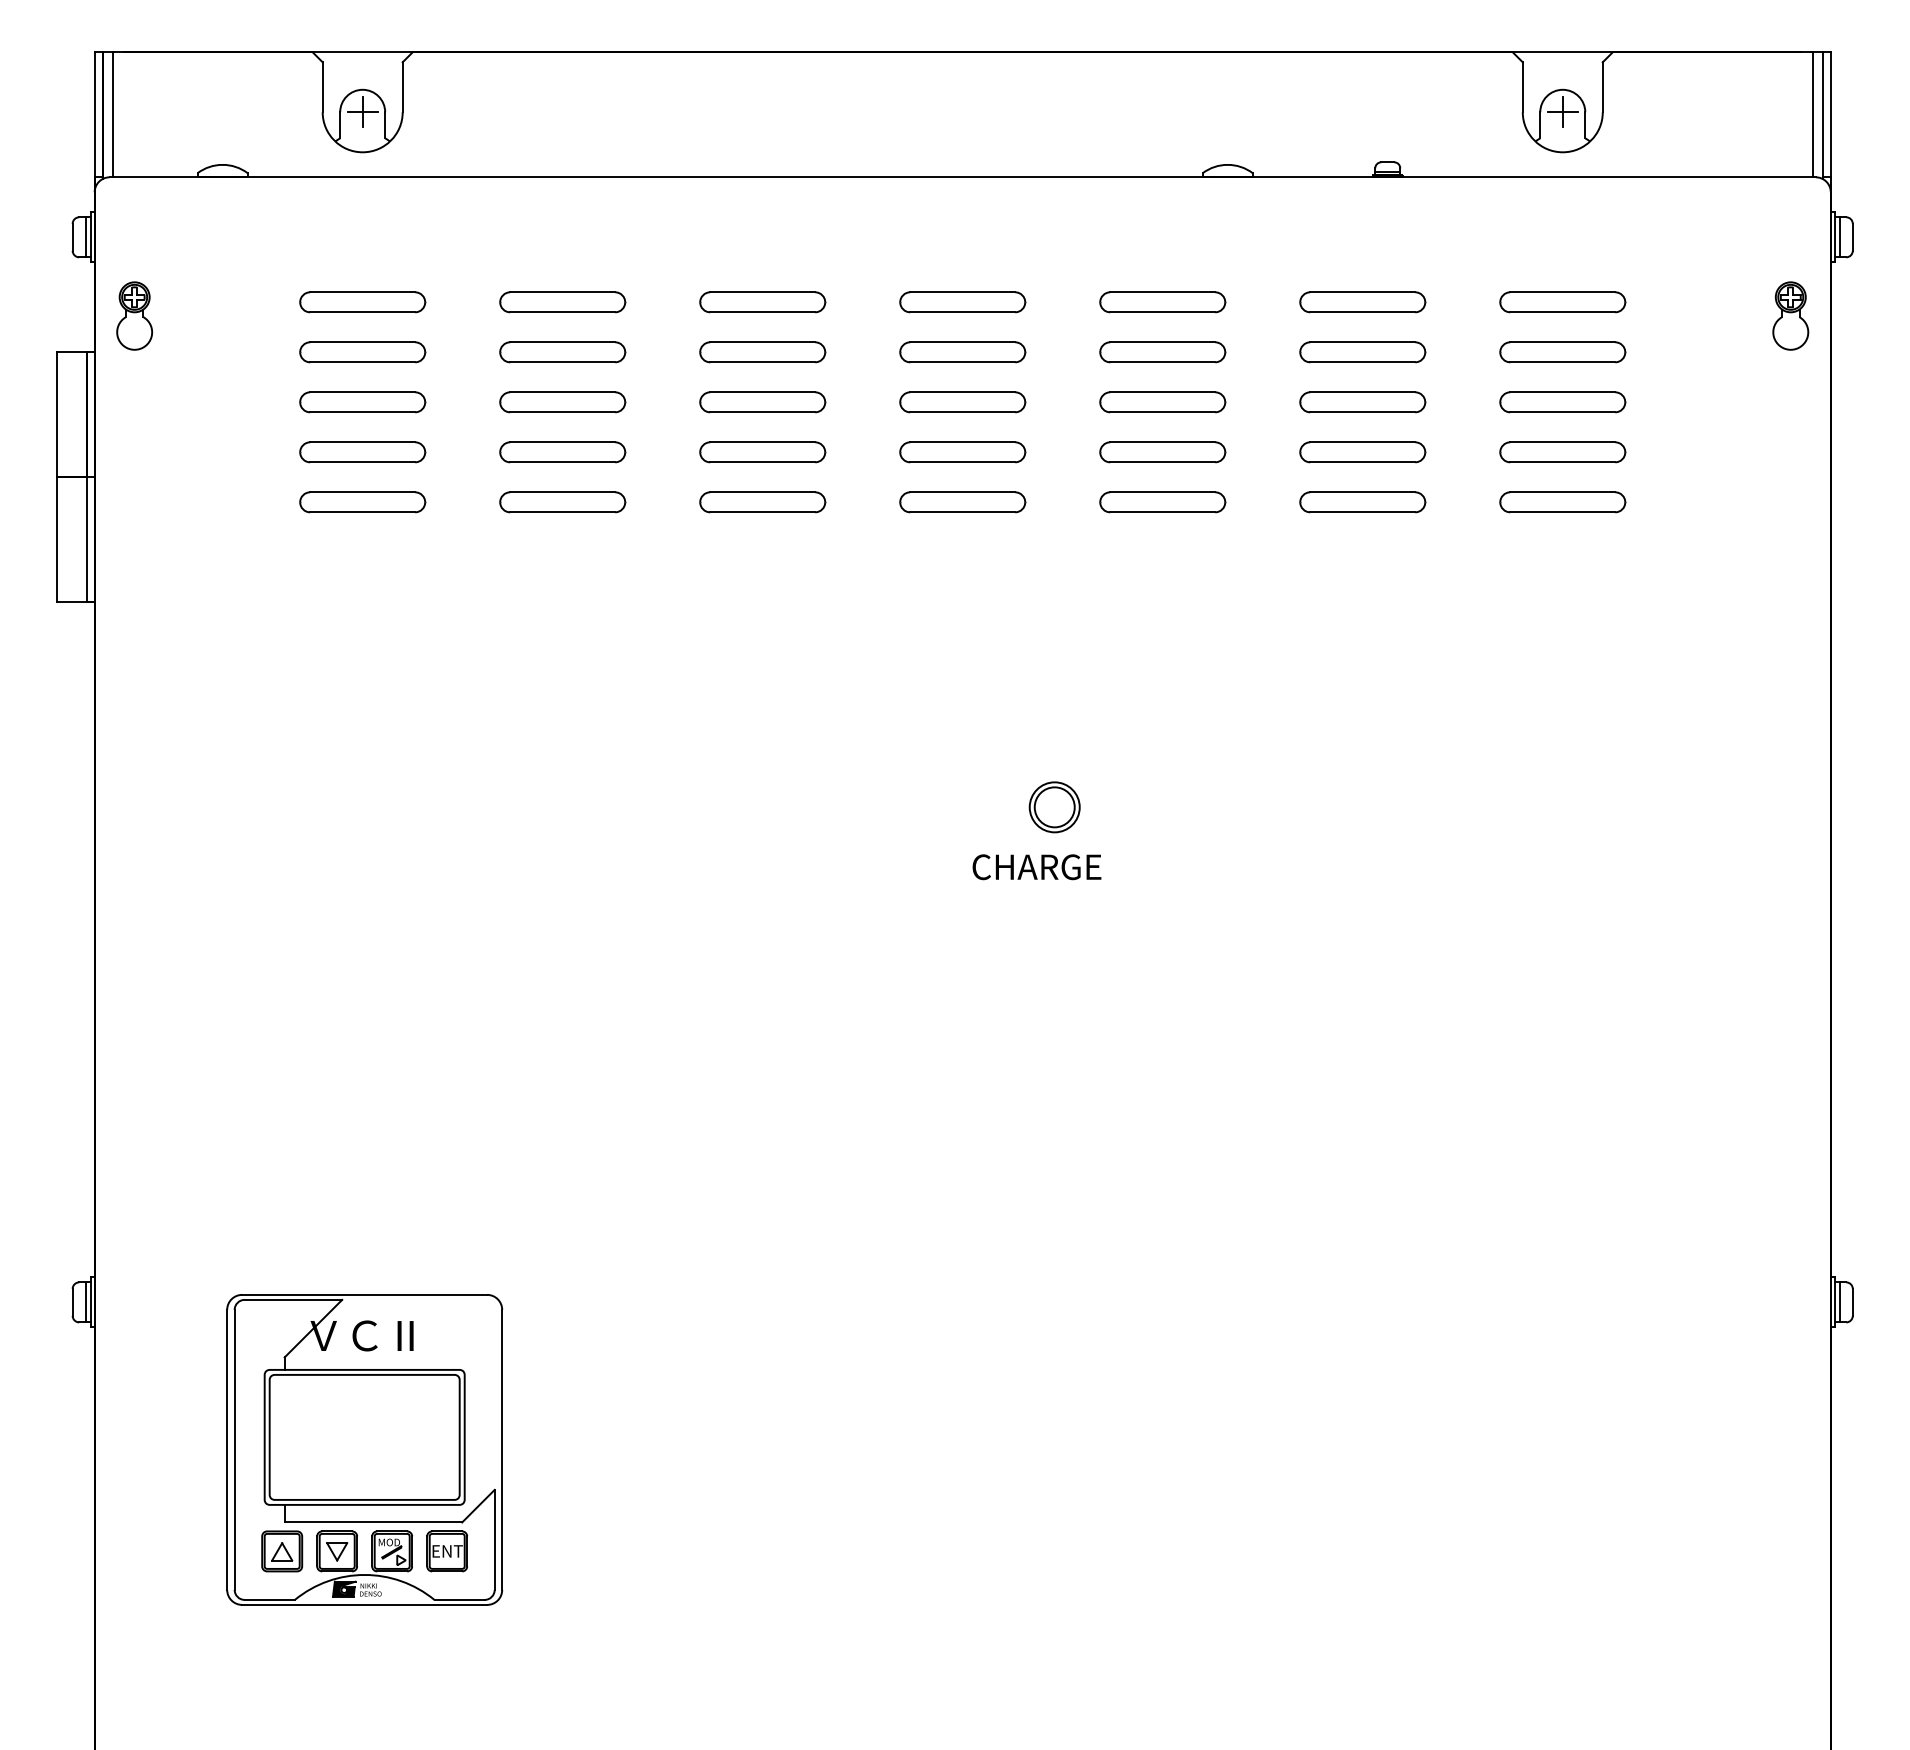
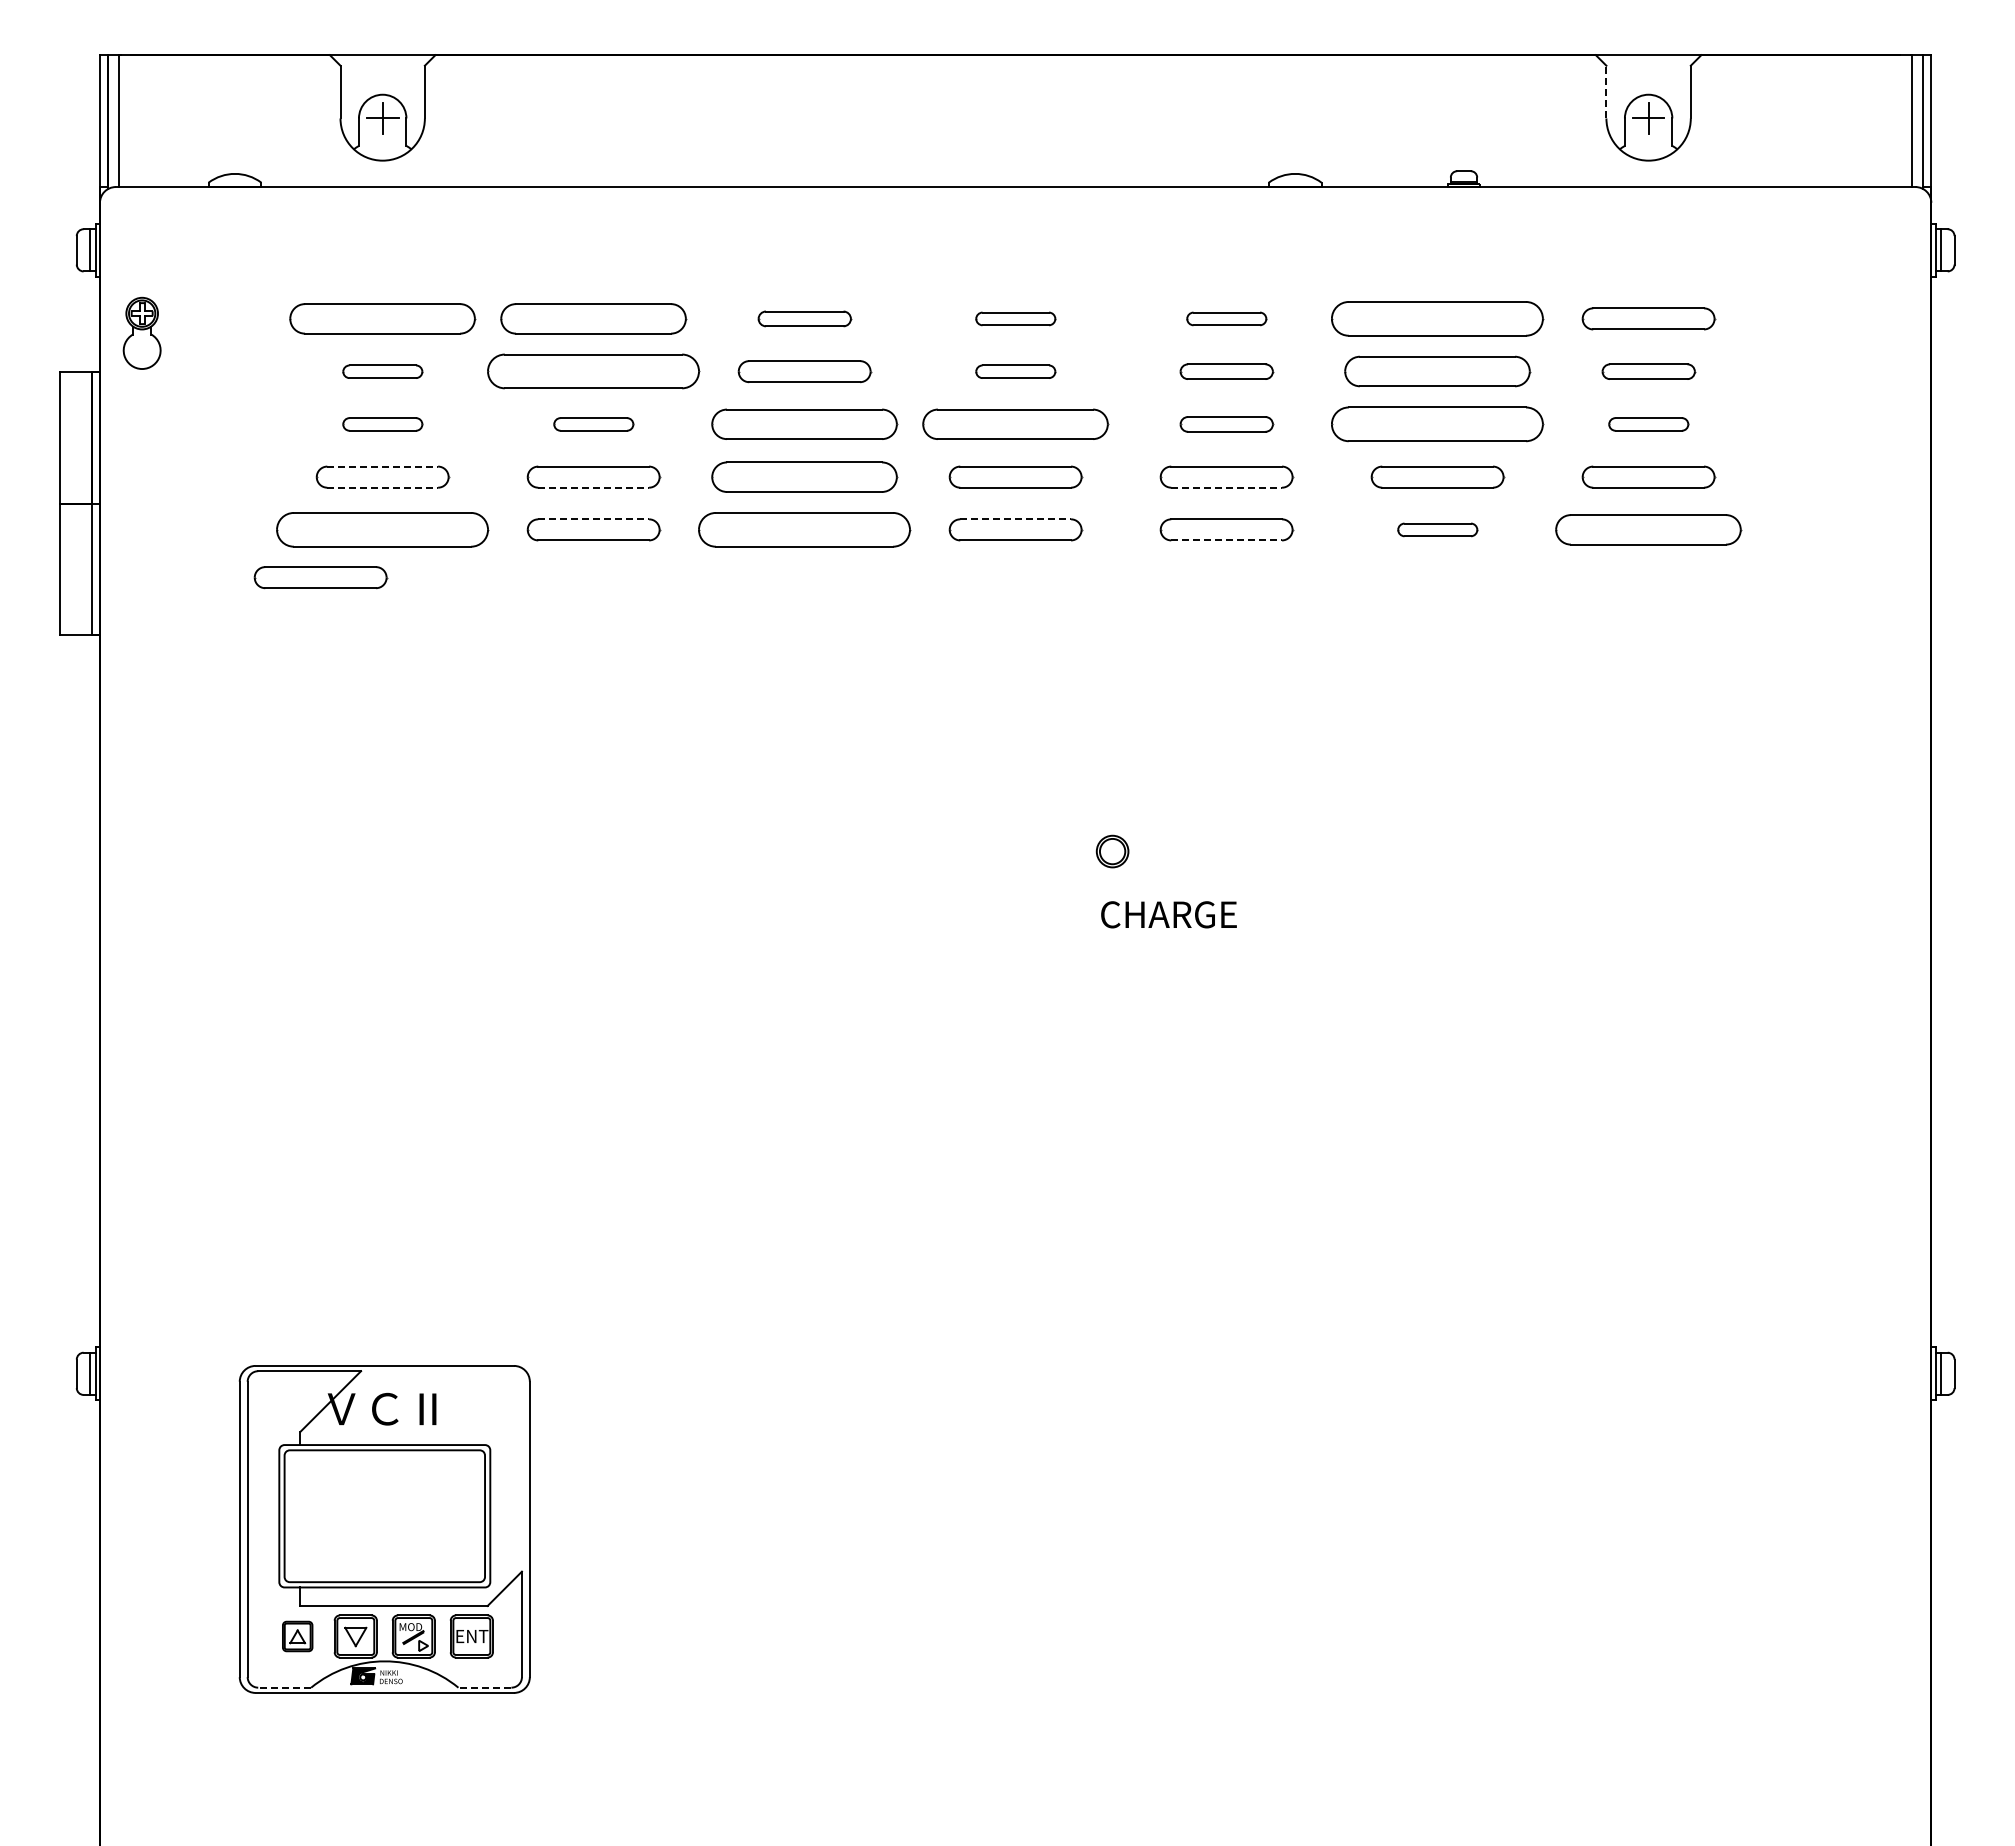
line: (1522, 86) -> (1606, 91), solid -> dashed
part: (362, 301) -> (382, 318), size x1.4
part: (562, 301) -> (593, 318), size x1.4
part: (762, 301) -> (804, 318), size x0.7
part: (962, 301) -> (1015, 318), size x0.6
part: (1162, 301) -> (1226, 318), size x0.6
part: (1362, 301) -> (1437, 318), size x1.6
part: (1790, 315) -> (1888, 332), removed
part: (362, 352) -> (382, 371), size x0.6
part: (562, 352) -> (593, 371), size x1.6
part: (962, 352) -> (1015, 371), size x0.6
part: (1162, 352) -> (1226, 371), size x0.7
part: (1362, 352) -> (1437, 371), size x1.4
part: (1562, 352) -> (1648, 371), size x0.7
part: (362, 402) -> (382, 424), size x0.6
part: (562, 402) -> (593, 424), size x0.6
part: (762, 402) -> (804, 424), size x1.4
part: (962, 402) -> (1015, 424), size x1.4
part: (1162, 402) -> (1226, 424), size x0.7
part: (1362, 402) -> (1437, 424), size x1.6
part: (1562, 402) -> (1648, 424), size x0.6
line: (363, 442) -> (383, 466), solid -> dashed
part: (762, 451) -> (804, 476), size x1.4
line: (363, 462) -> (383, 487), solid -> dashed
line: (563, 462) -> (594, 487), solid -> dashed
line: (1163, 462) -> (1227, 487), solid -> dashed
line: (563, 492) -> (594, 519), solid -> dashed
line: (963, 492) -> (1016, 519), solid -> dashed
part: (362, 501) -> (382, 529), size x1.6
part: (762, 501) -> (804, 529), size x1.6
part: (1362, 501) -> (1437, 529), size x0.6
part: (1562, 501) -> (1648, 529), size x1.4
line: (1163, 512) -> (1227, 540), solid -> dashed
part: (303, 547) -> (320, 577), added
part: (1054, 807) -> (1112, 851), size x0.6
text: (1036, 866) -> (1168, 914), moved
part: (281, 1551) -> (297, 1636), size x0.7
line: (269, 1599) -> (284, 1687), solid -> dashed
line: (459, 1599) -> (484, 1687), solid -> dashed

